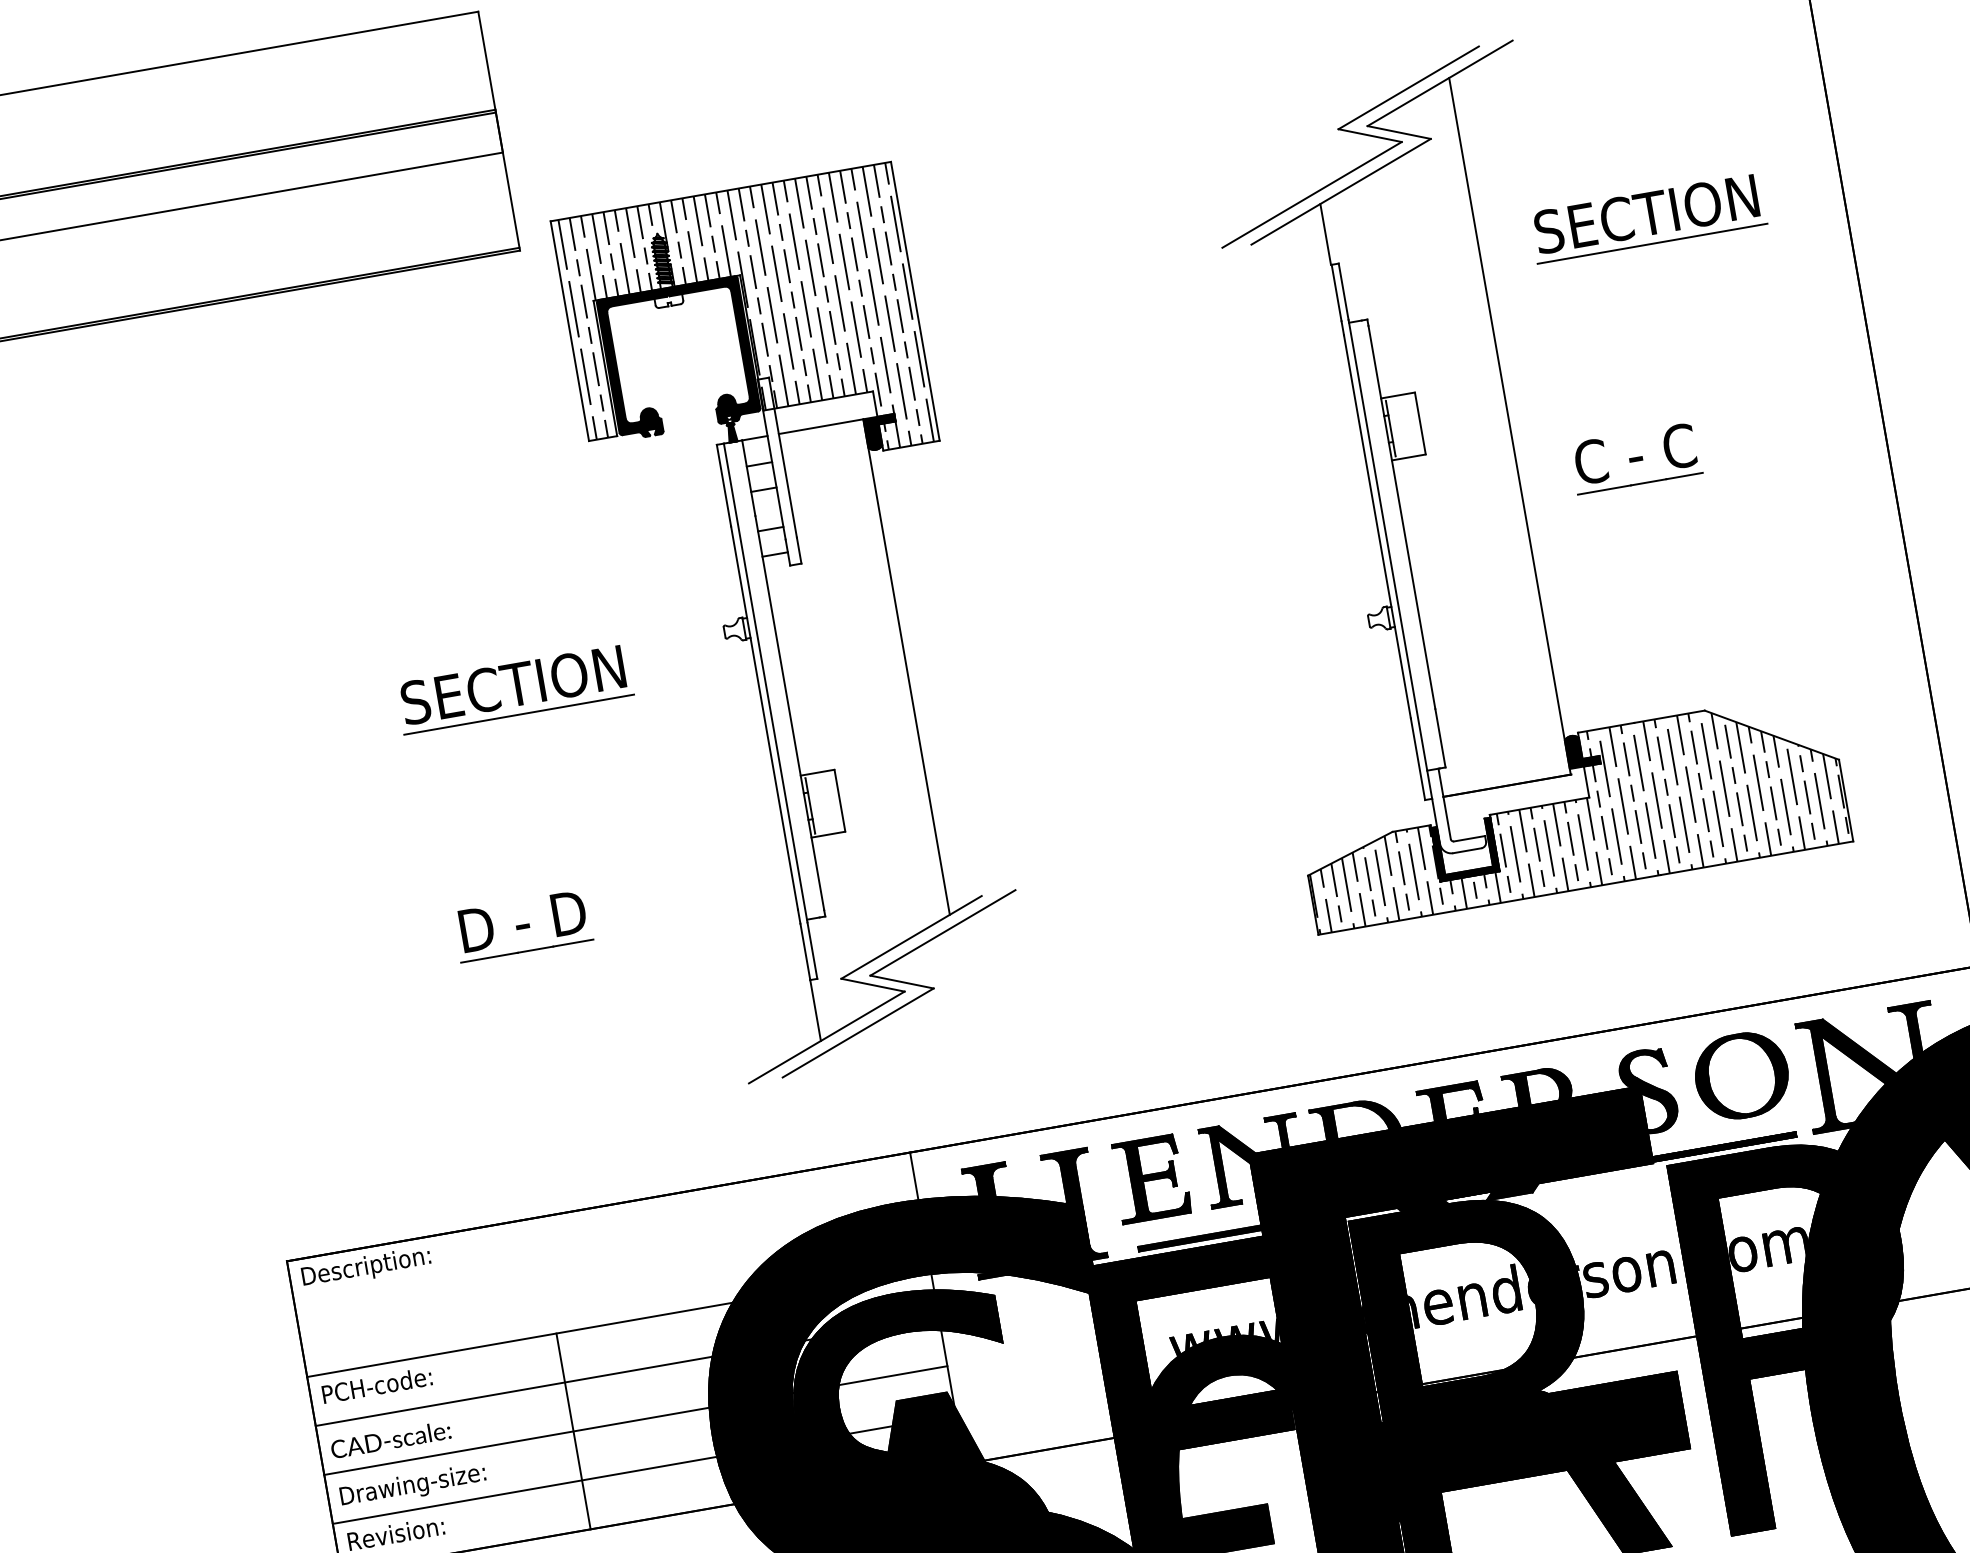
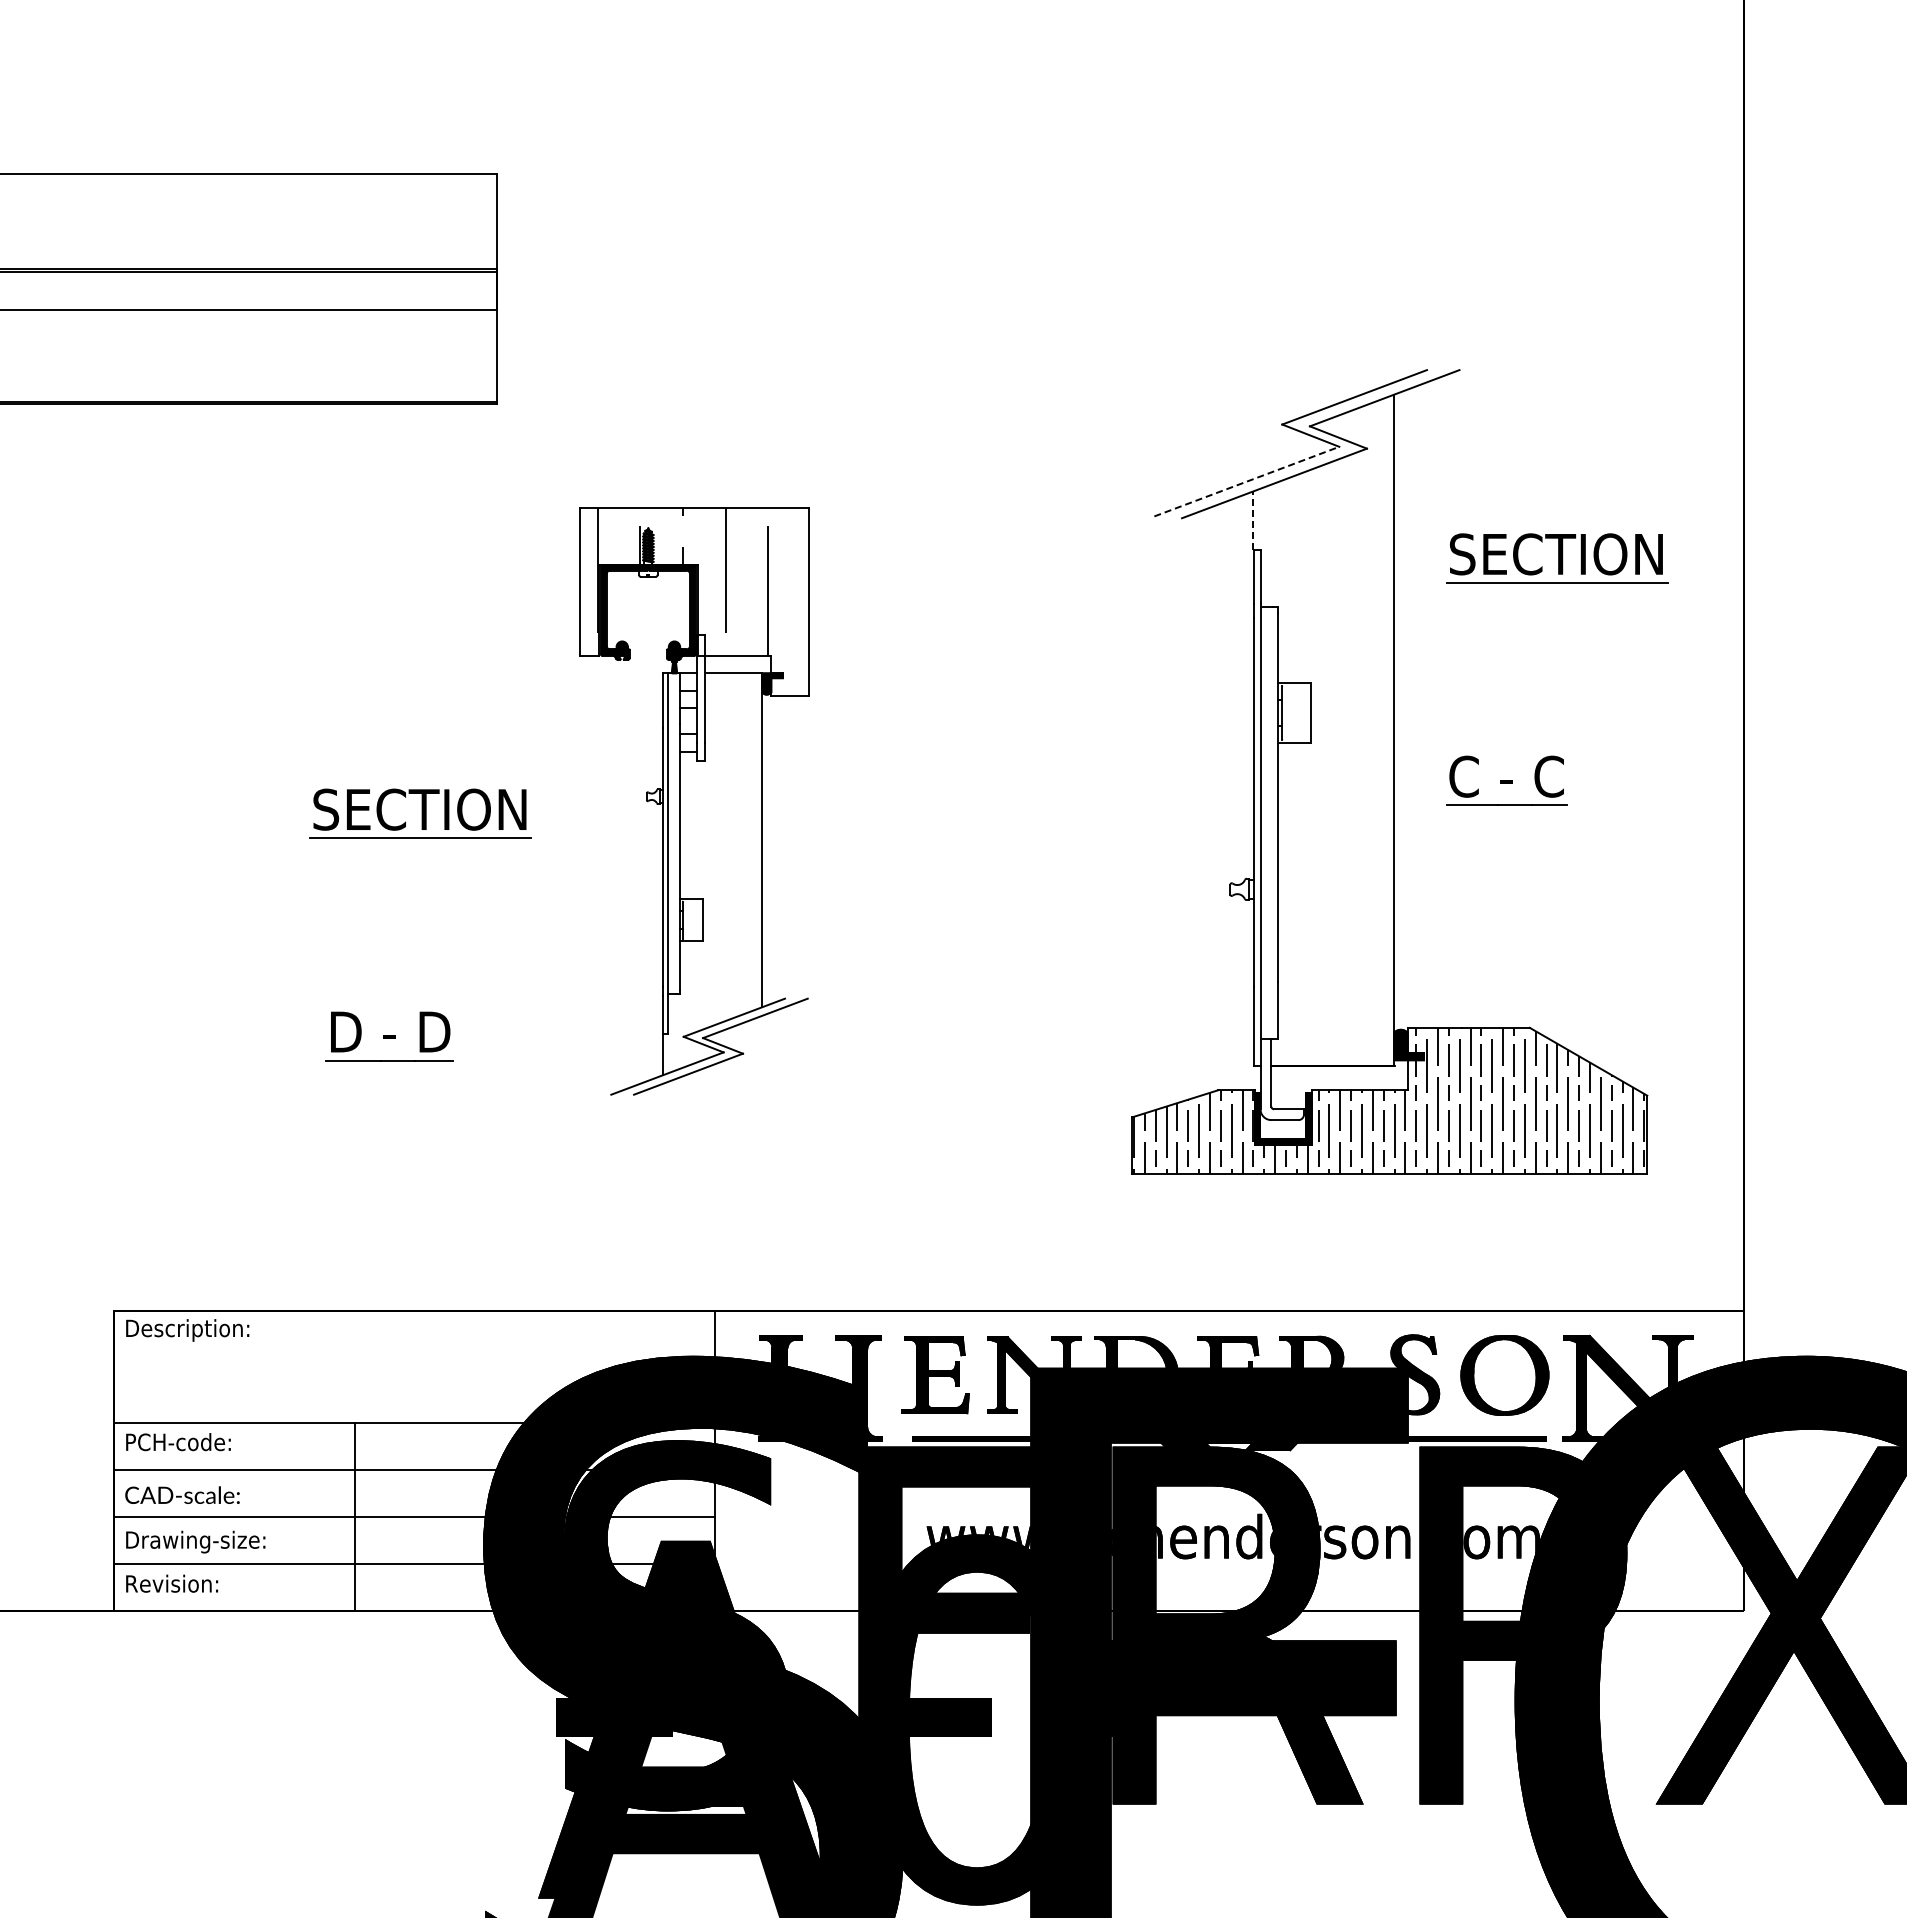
line: (1311, 194) -> (1246, 481), solid -> dashed
line: (1326, 234) -> (1253, 520), solid -> dashed
part: (796, 627) -> (694, 801), size x0.7

